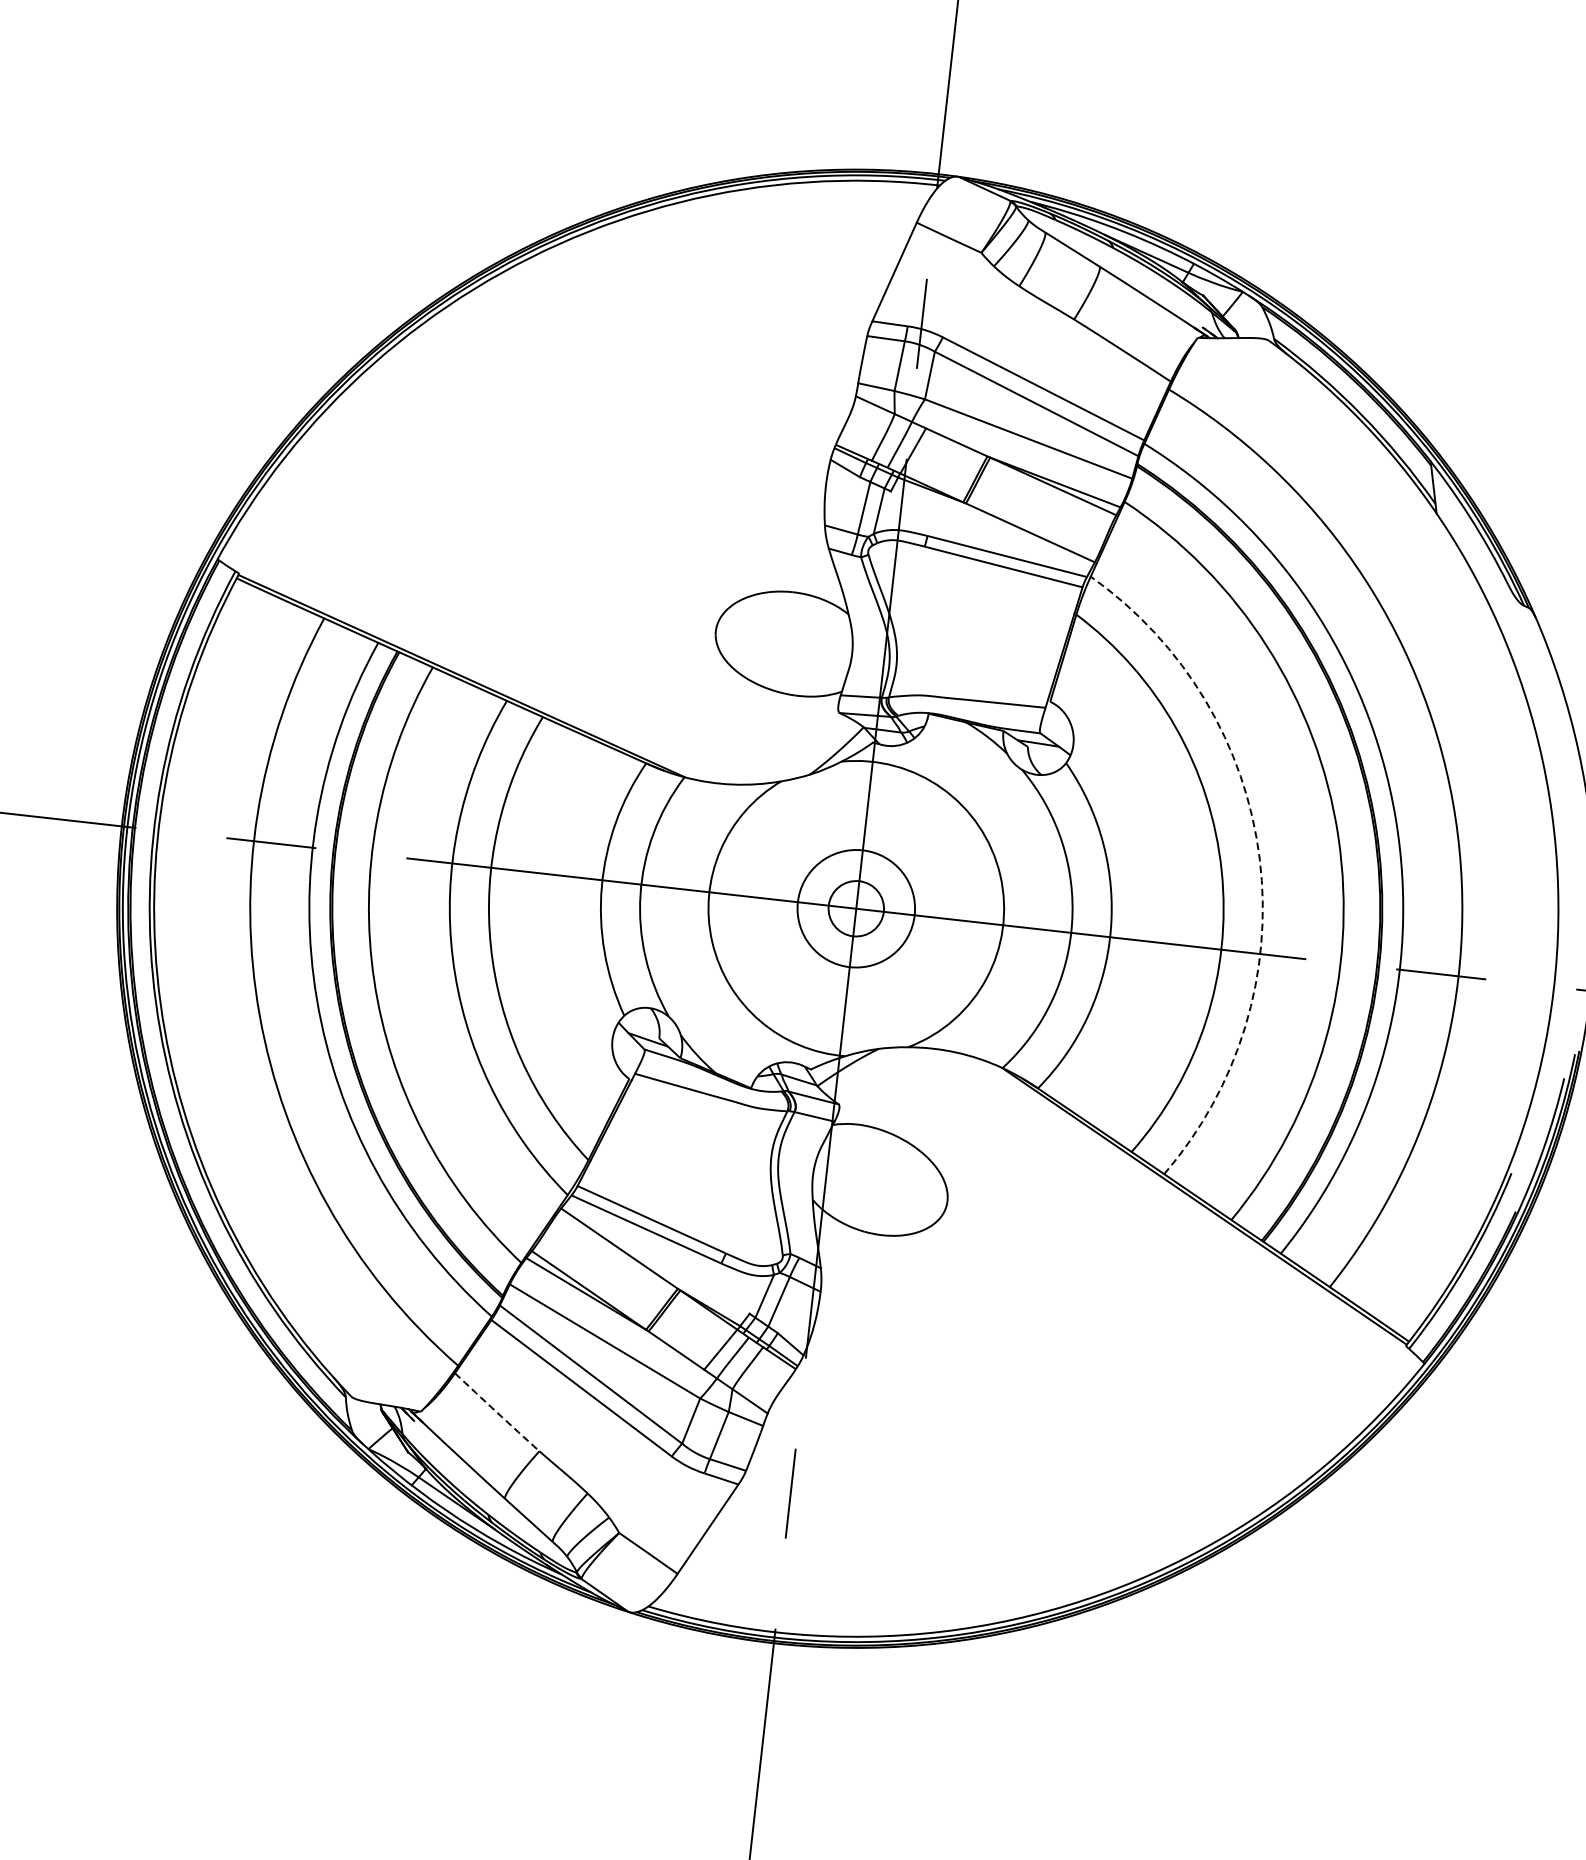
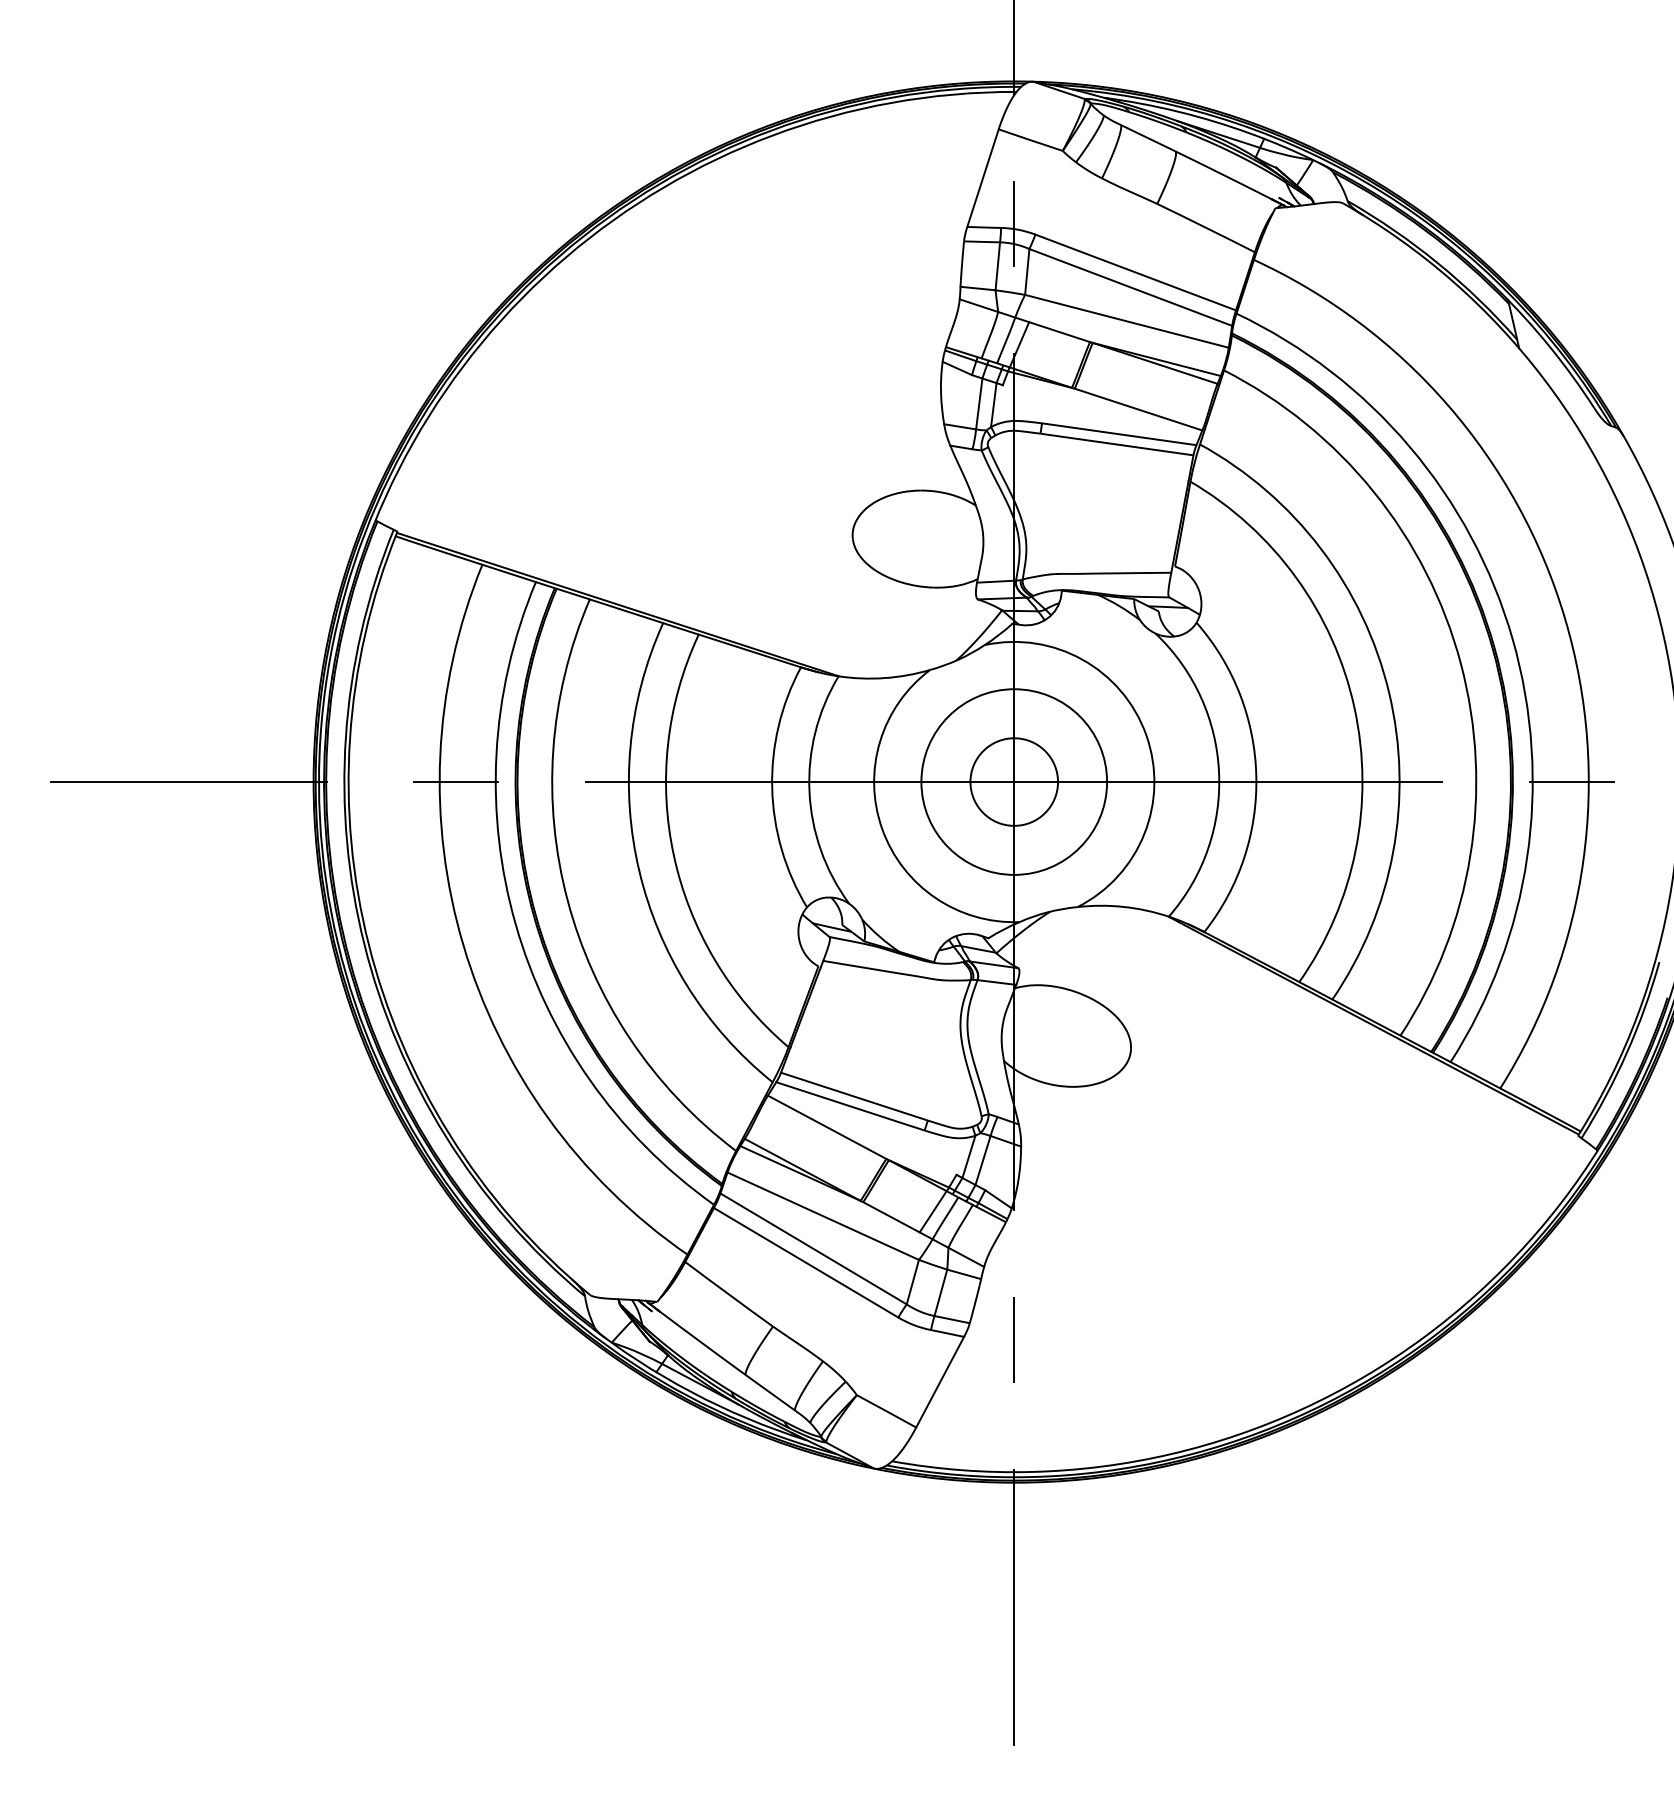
arc: (1260, 858) -> (1389, 692), dashed -> solid
circle: (856, 908) -> (1014, 781), size x1.67
circle: (856, 908) -> (1014, 781), size x1.67
arc: (497, 1412) -> (729, 1294), dashed -> solid

